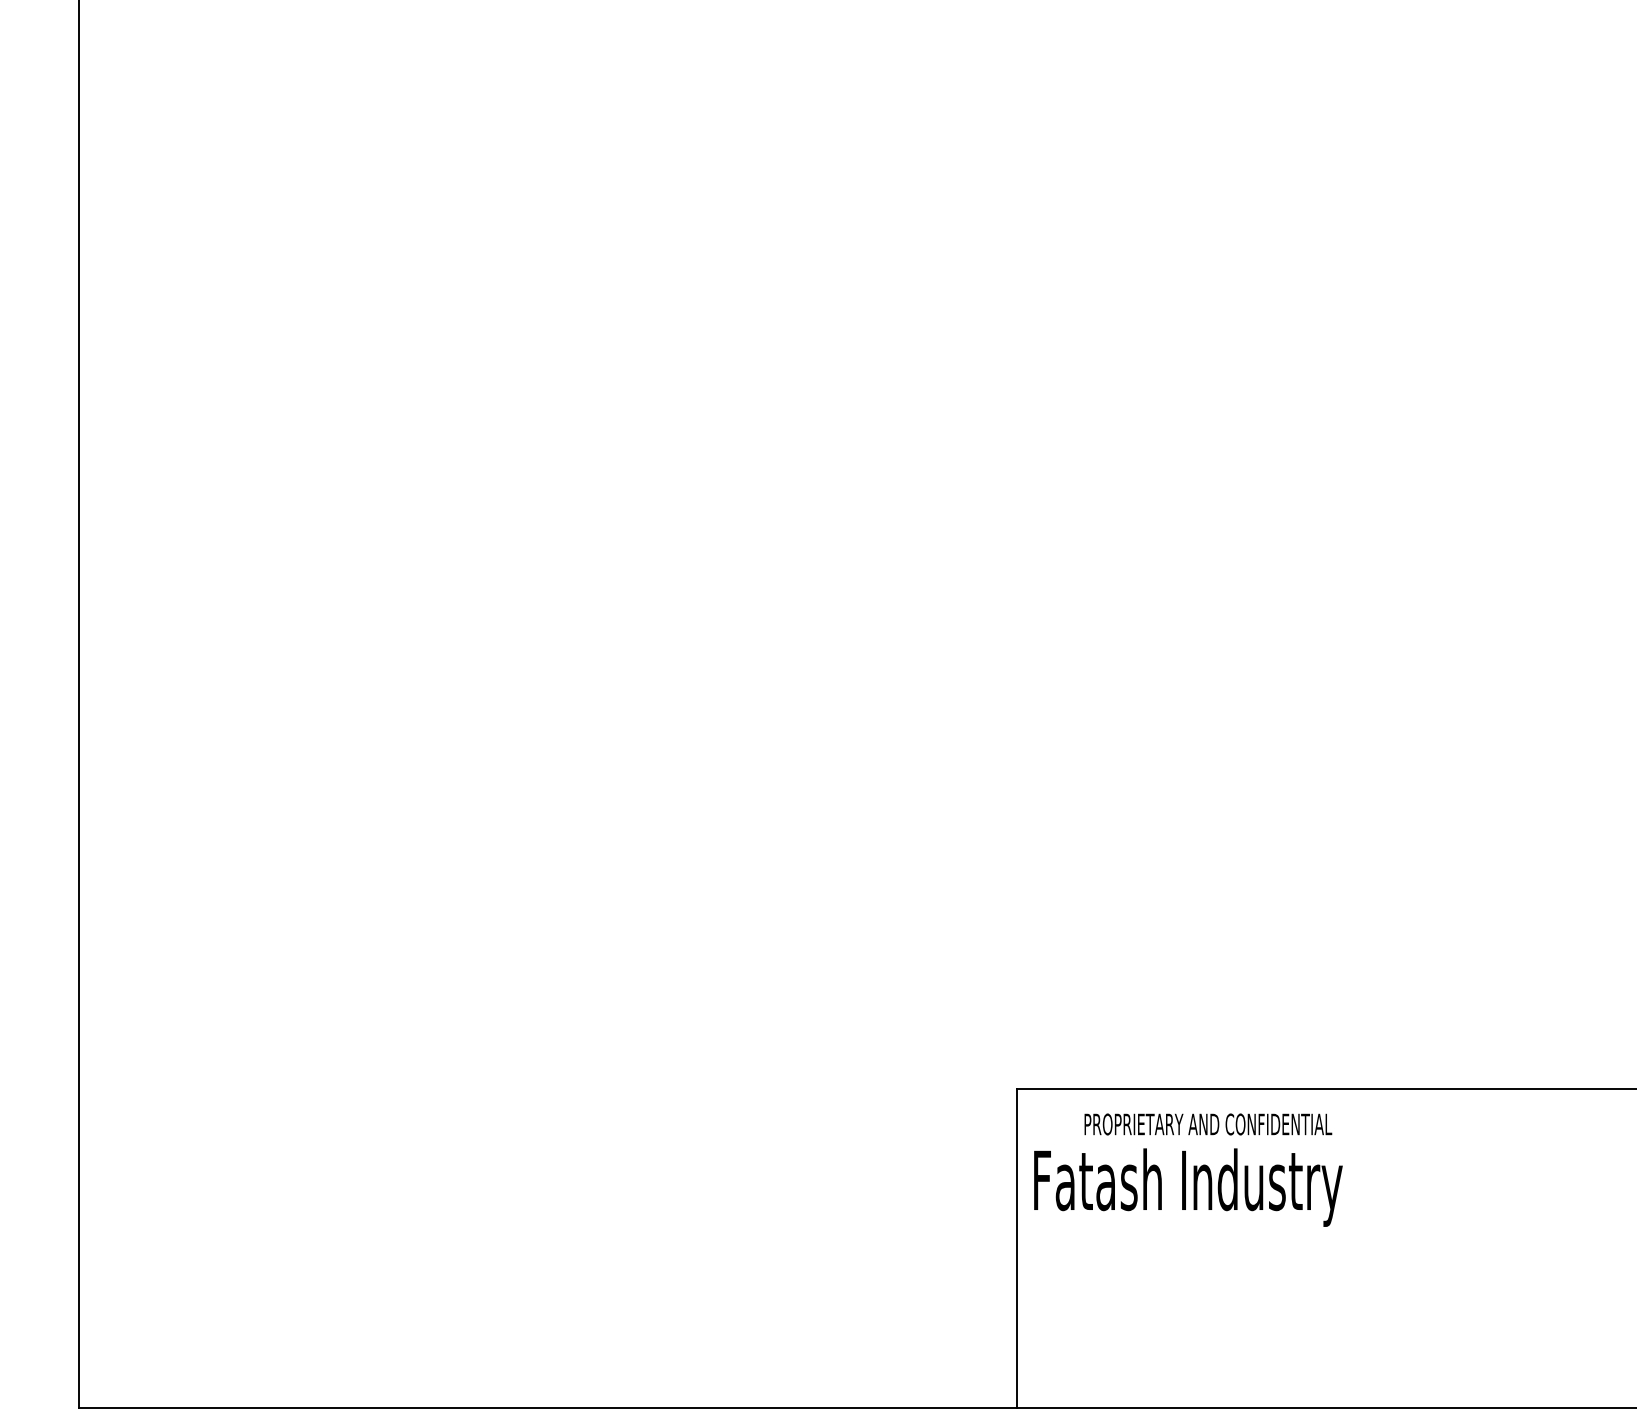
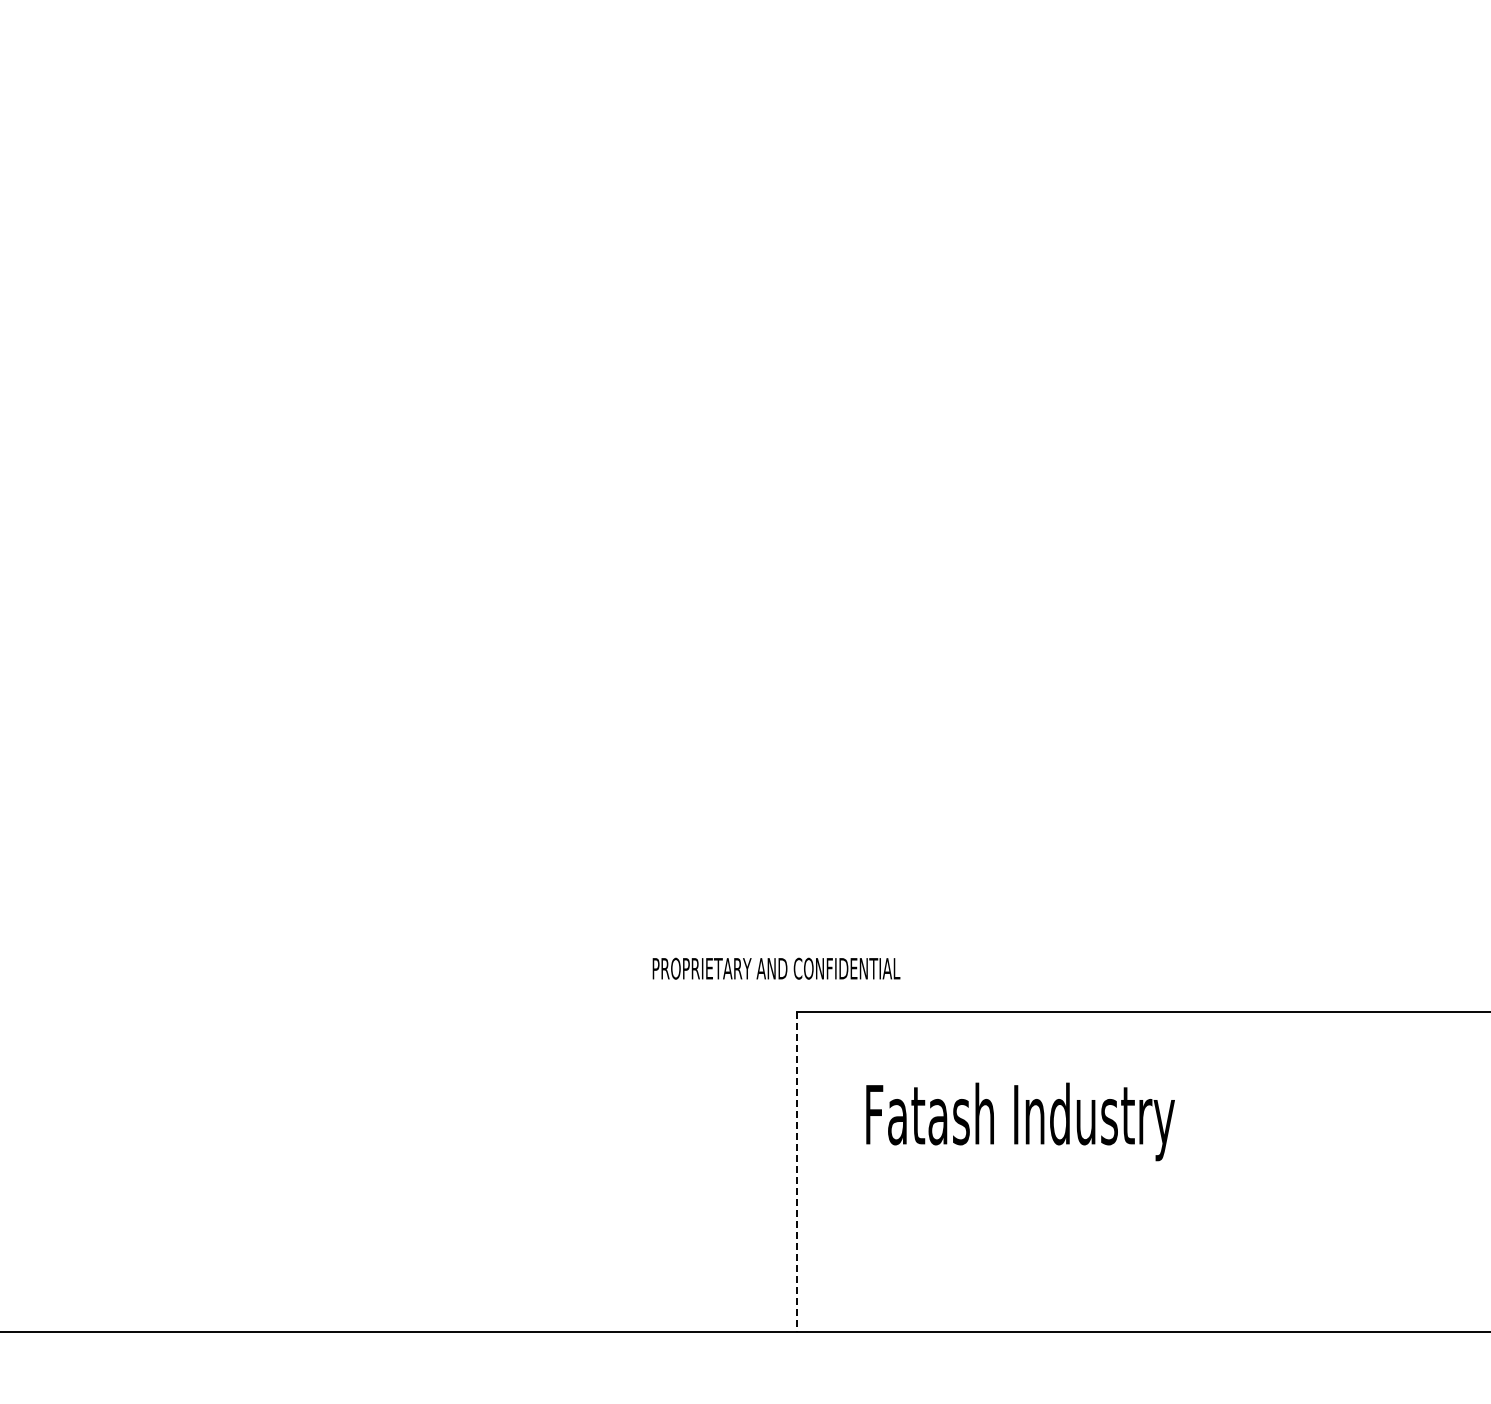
text: (1208, 1124) -> (776, 968), moved
text: (1188, 1187) -> (1020, 1121), moved
line: (1016, 1248) -> (796, 1171), solid -> dashed

